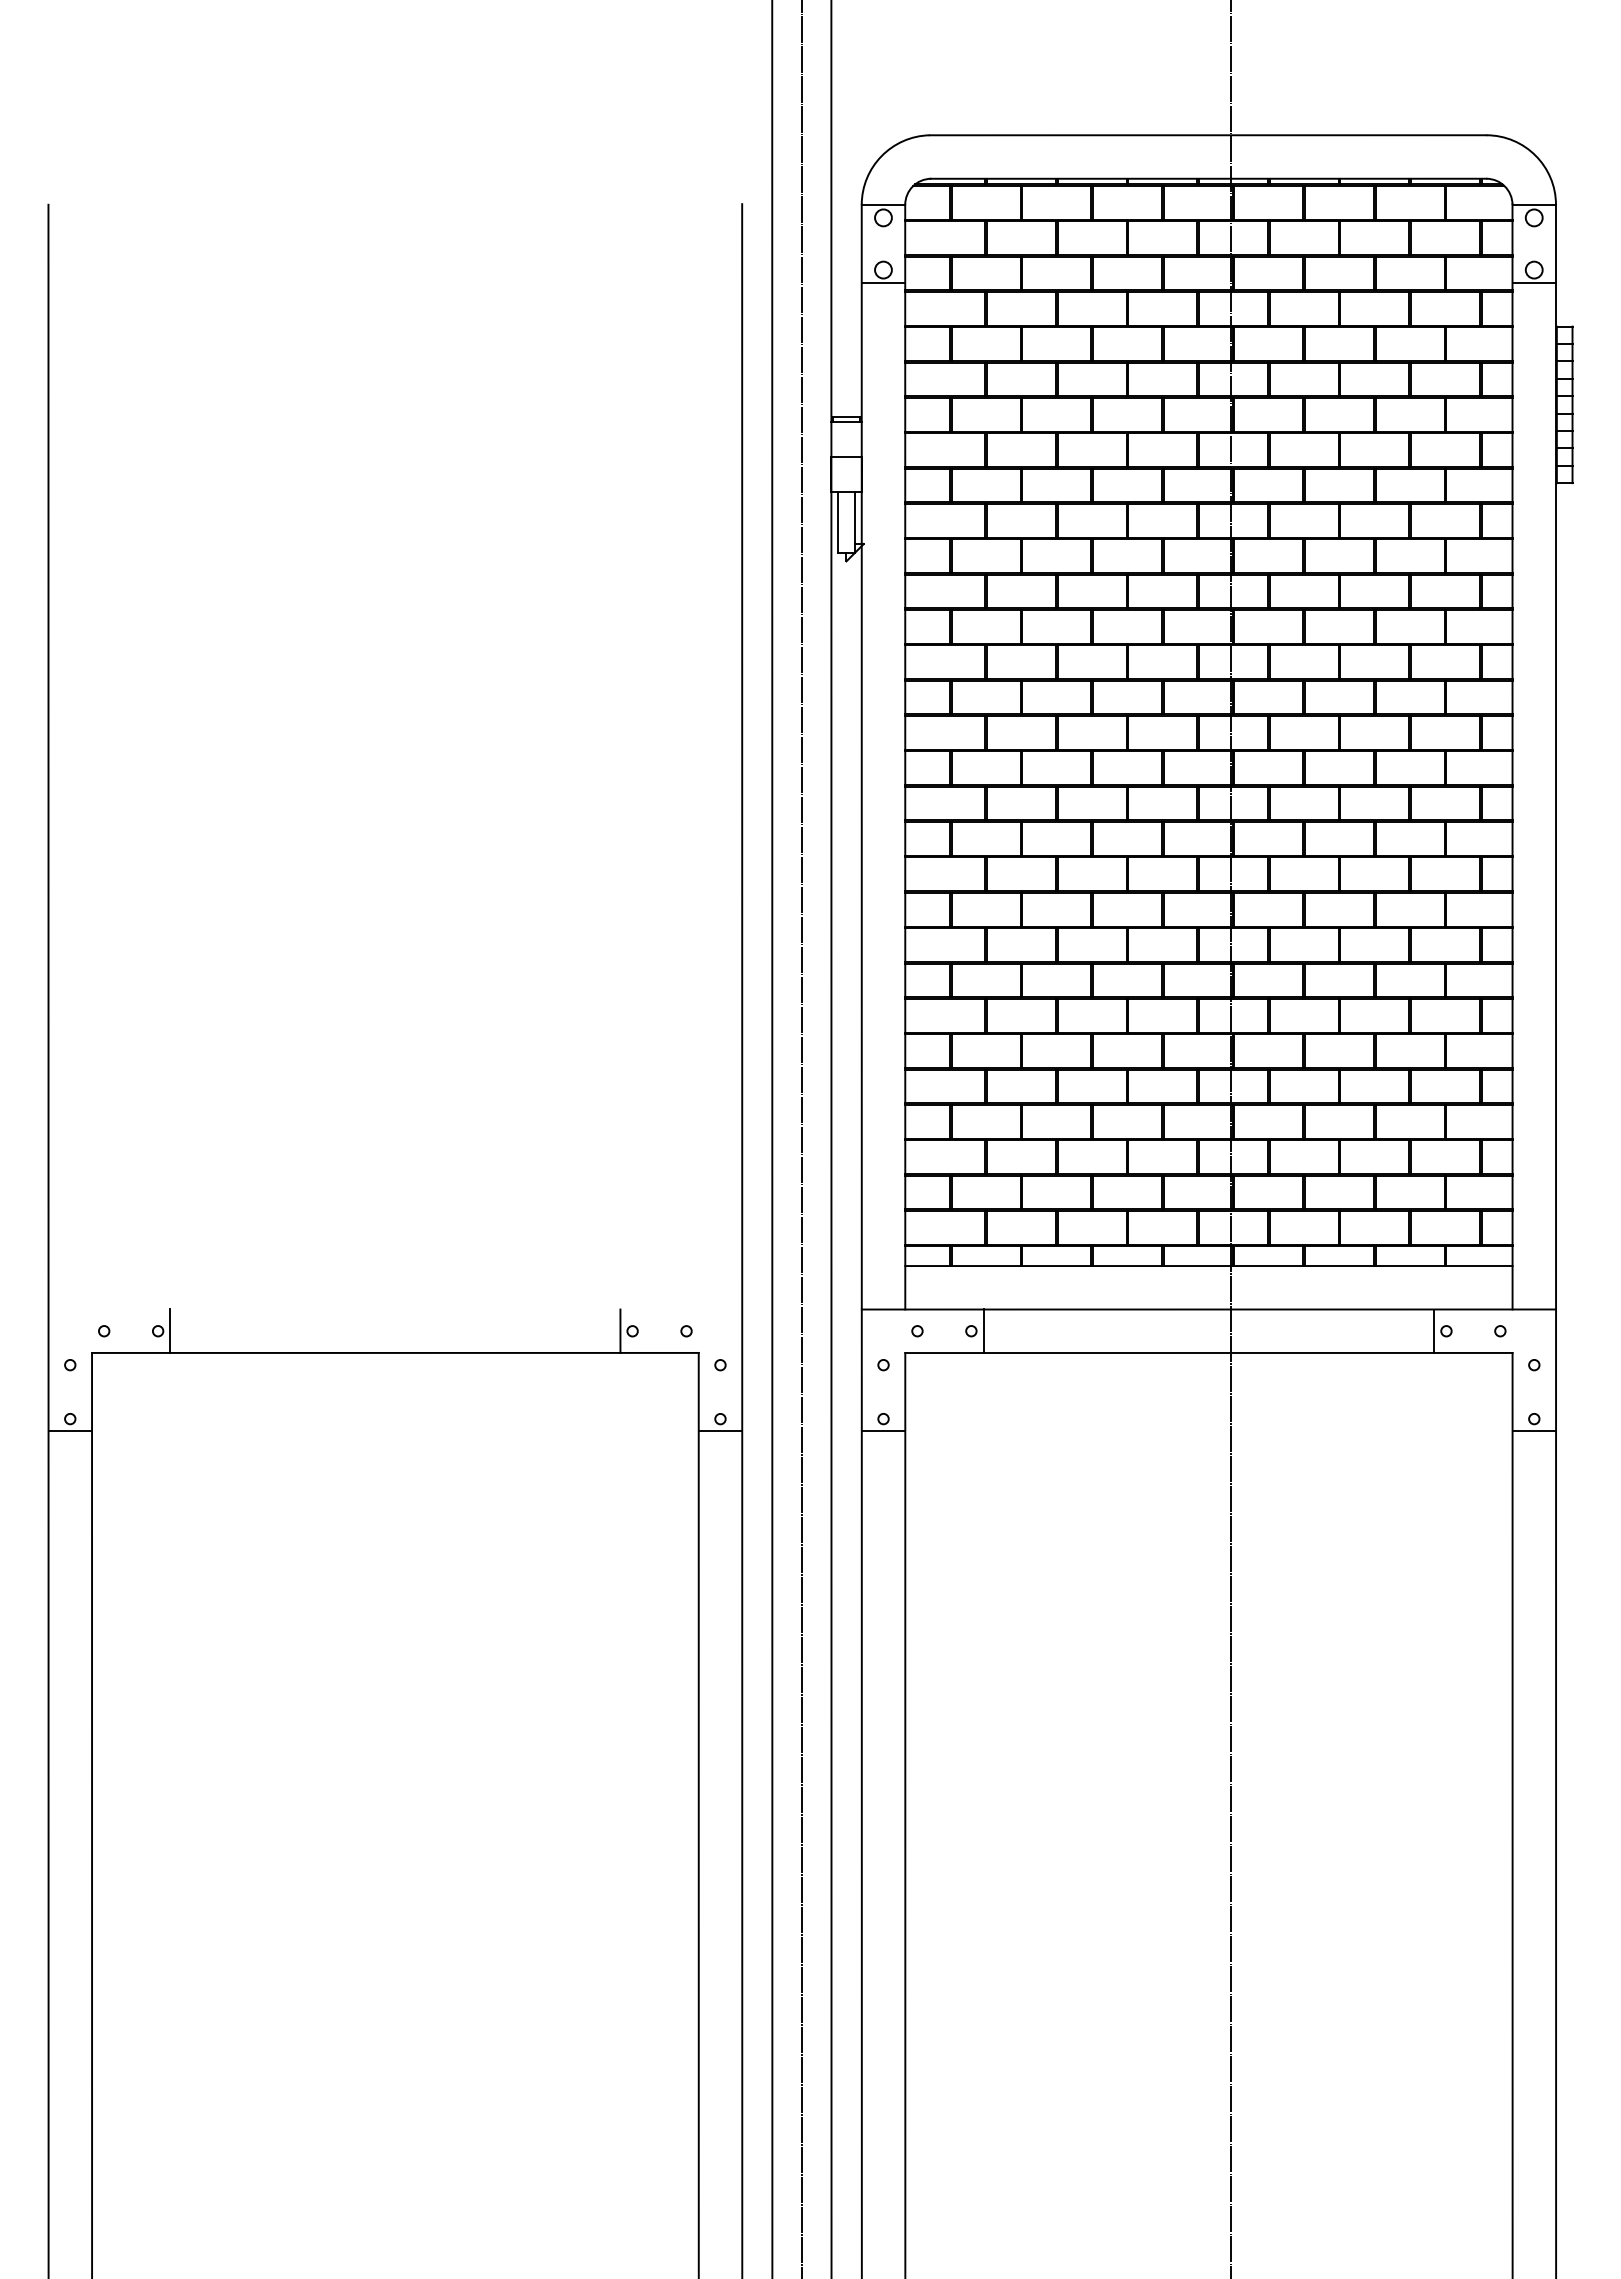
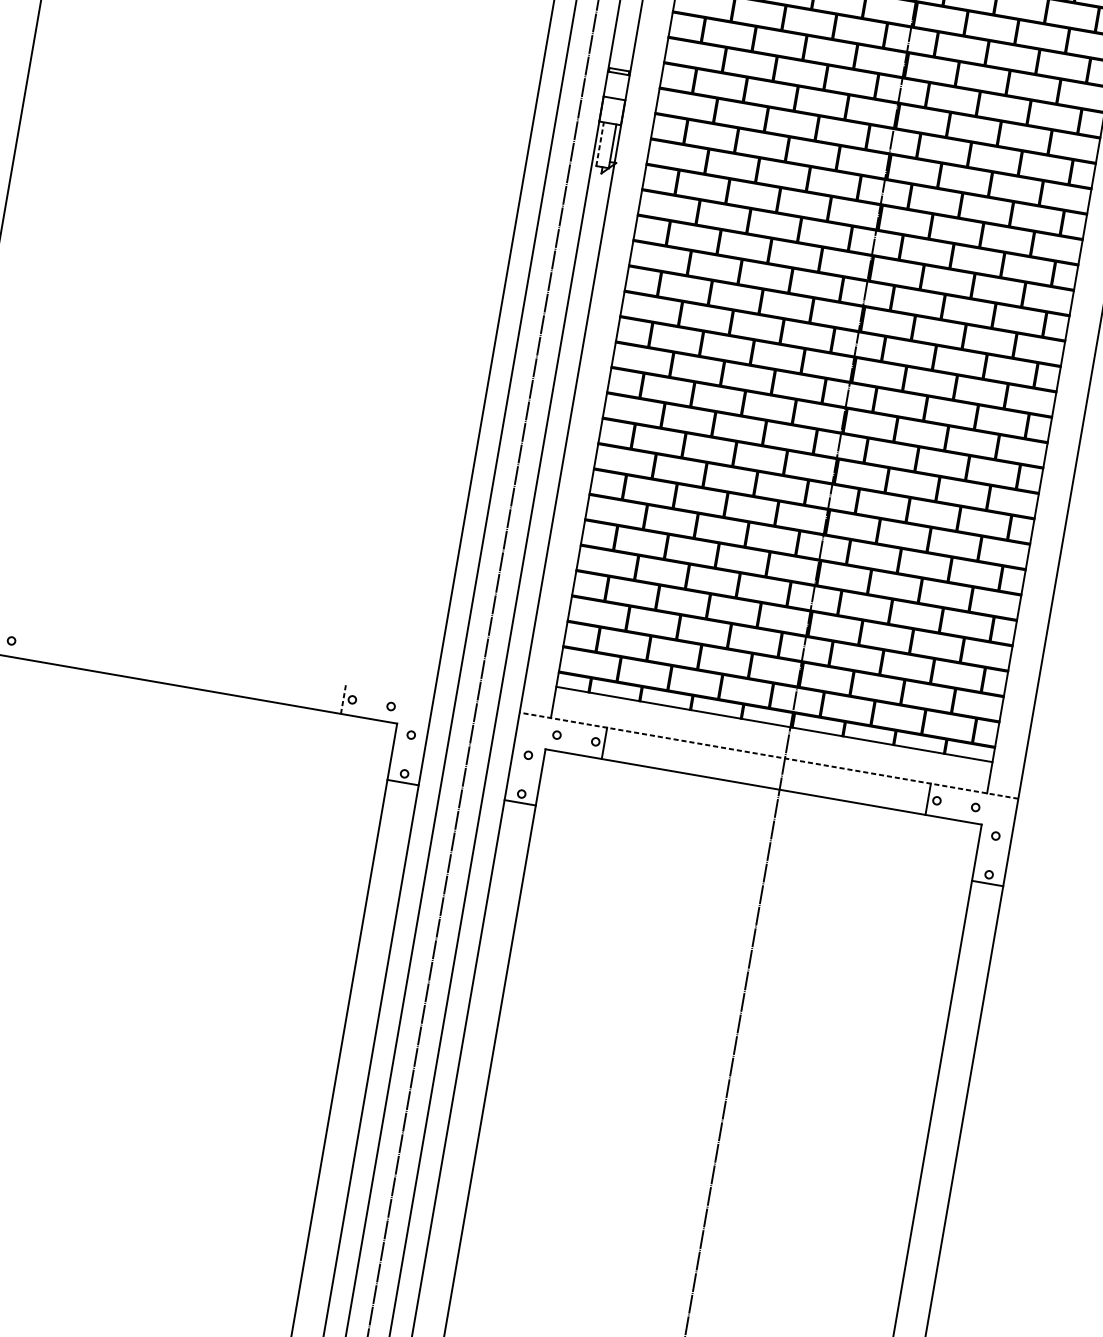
line: (837, 521) -> (600, 143), solid -> dashed
line: (1208, 1309) -> (768, 755), solid -> dashed
line: (170, 1330) -> (20, 641), removed
line: (620, 1331) -> (343, 698), solid -> dashed

